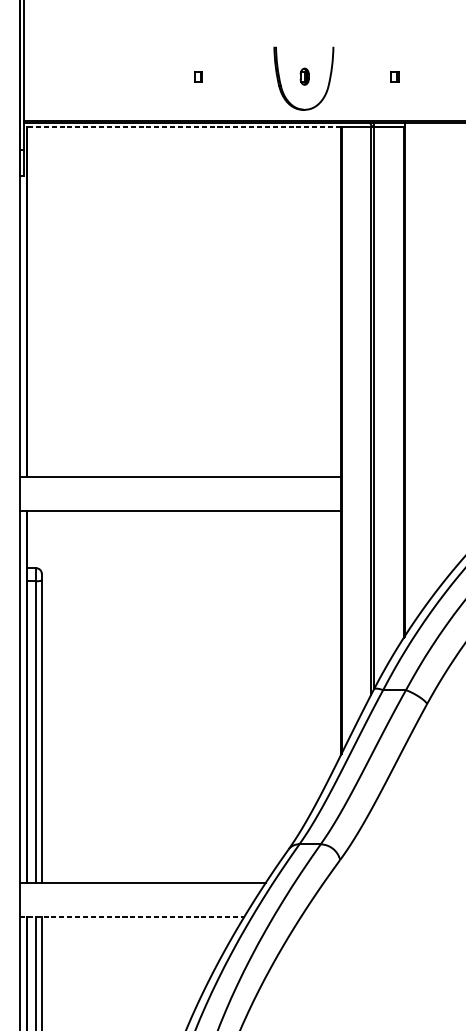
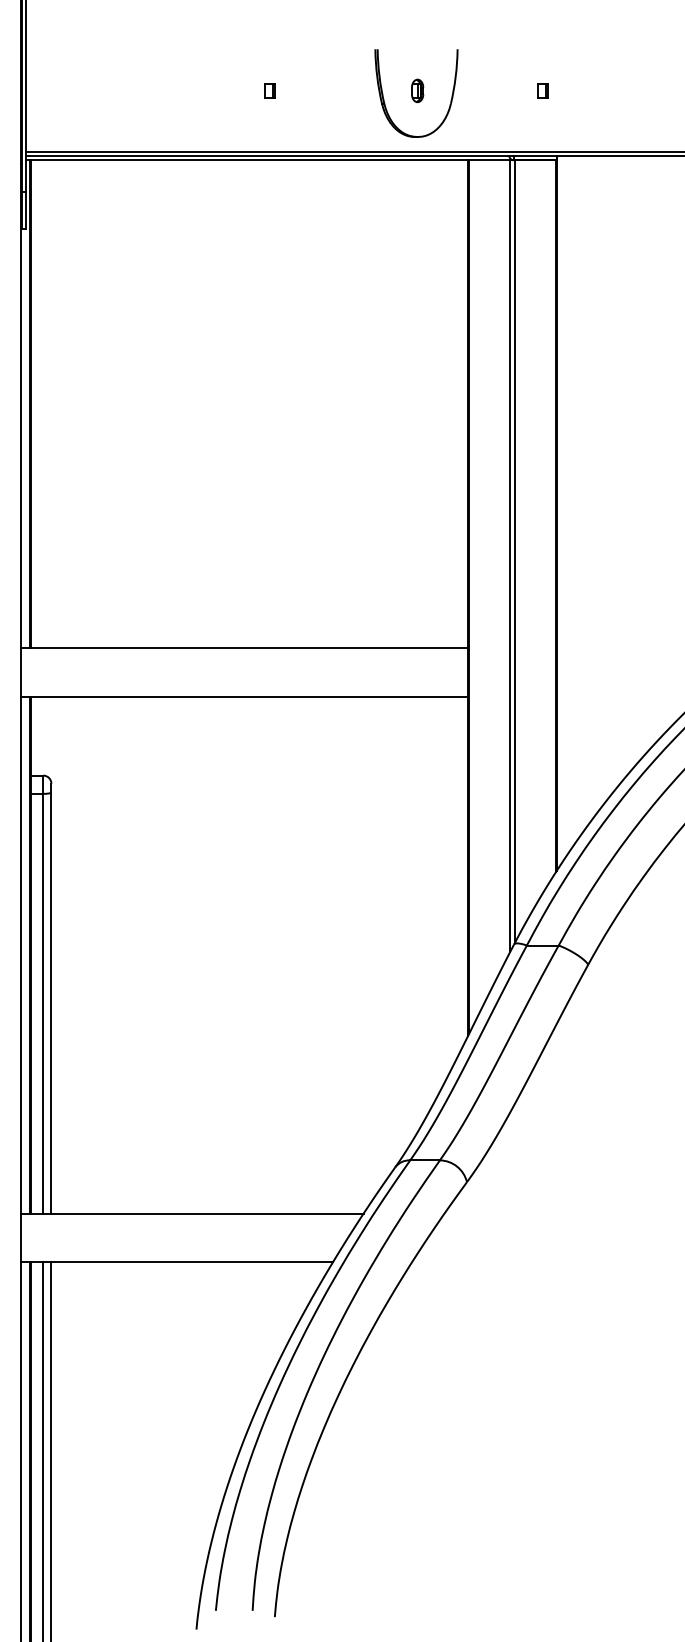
line: (182, 126) -> (247, 160), dashed -> solid
line: (132, 916) -> (177, 1261), dashed -> solid

